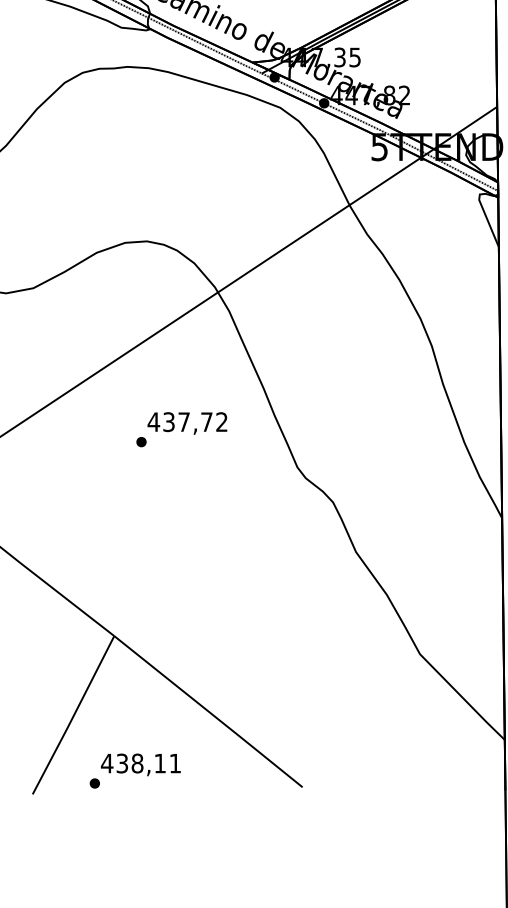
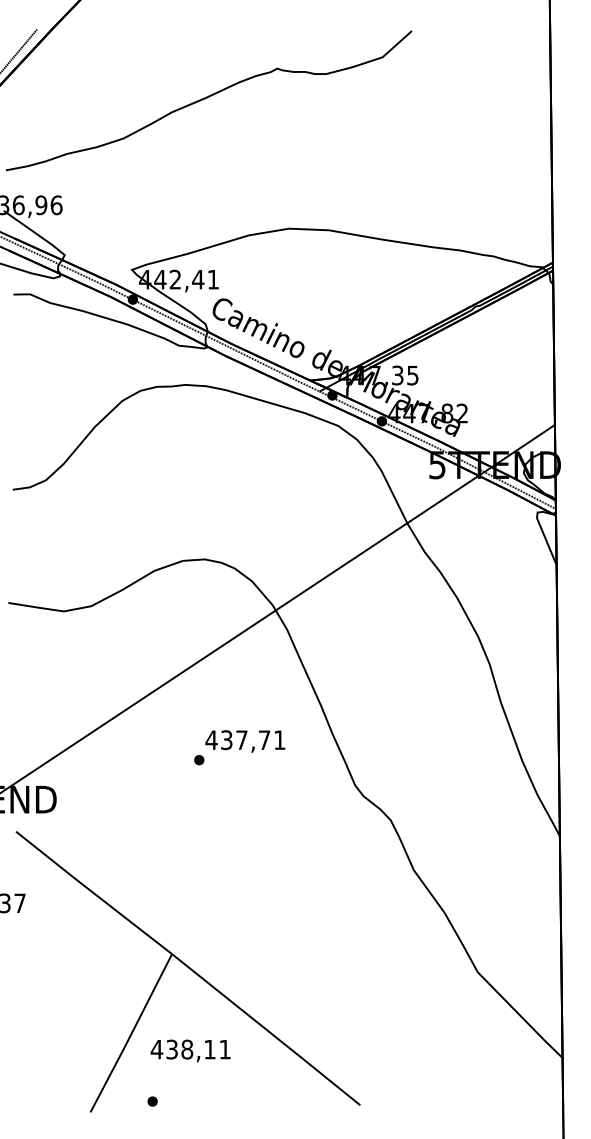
text: (221, 421) -> (279, 739), 437,72 -> 437,71
text: (140, 764) -> (190, 1050), moved

